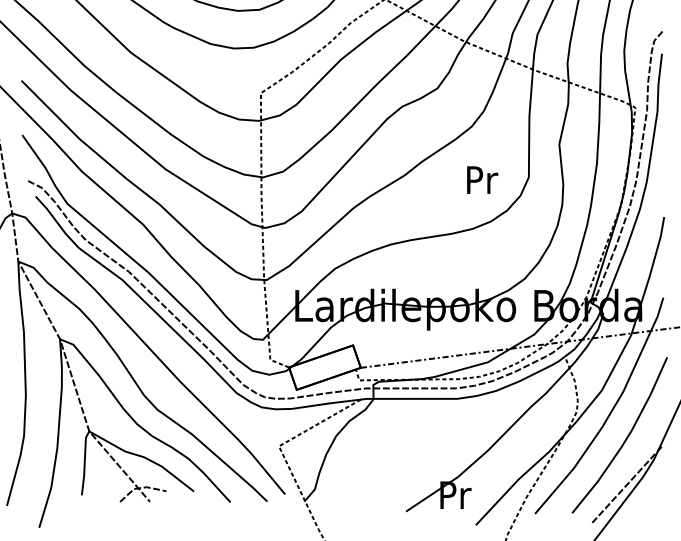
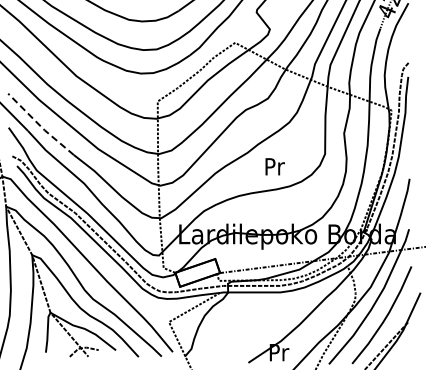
line: (73, 131) -> (40, 125), solid -> dashed
text: (481, 179) -> (274, 166), moved

